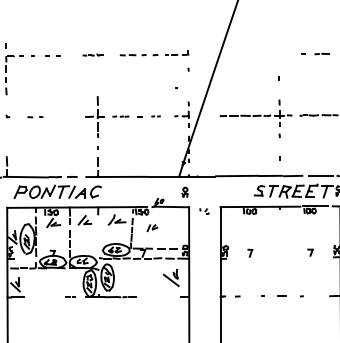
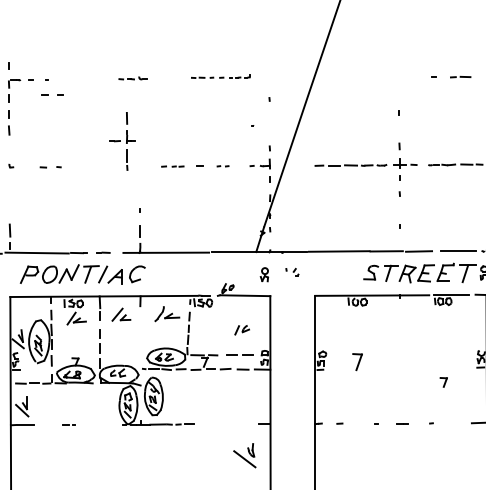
part: (154, 53) -> (220, 76), size x0.6
line: (49, 55) -> (47, 94), moved
part: (94, 116) -> (122, 140), moved
part: (204, 211) -> (292, 272), moved
part: (152, 228) -> (242, 330), moved
part: (250, 252) -> (358, 360), size x1.6
part: (310, 252) -> (443, 382), moved
part: (170, 277) -> (243, 455), moved
part: (70, 296) -> (69, 423), moved

